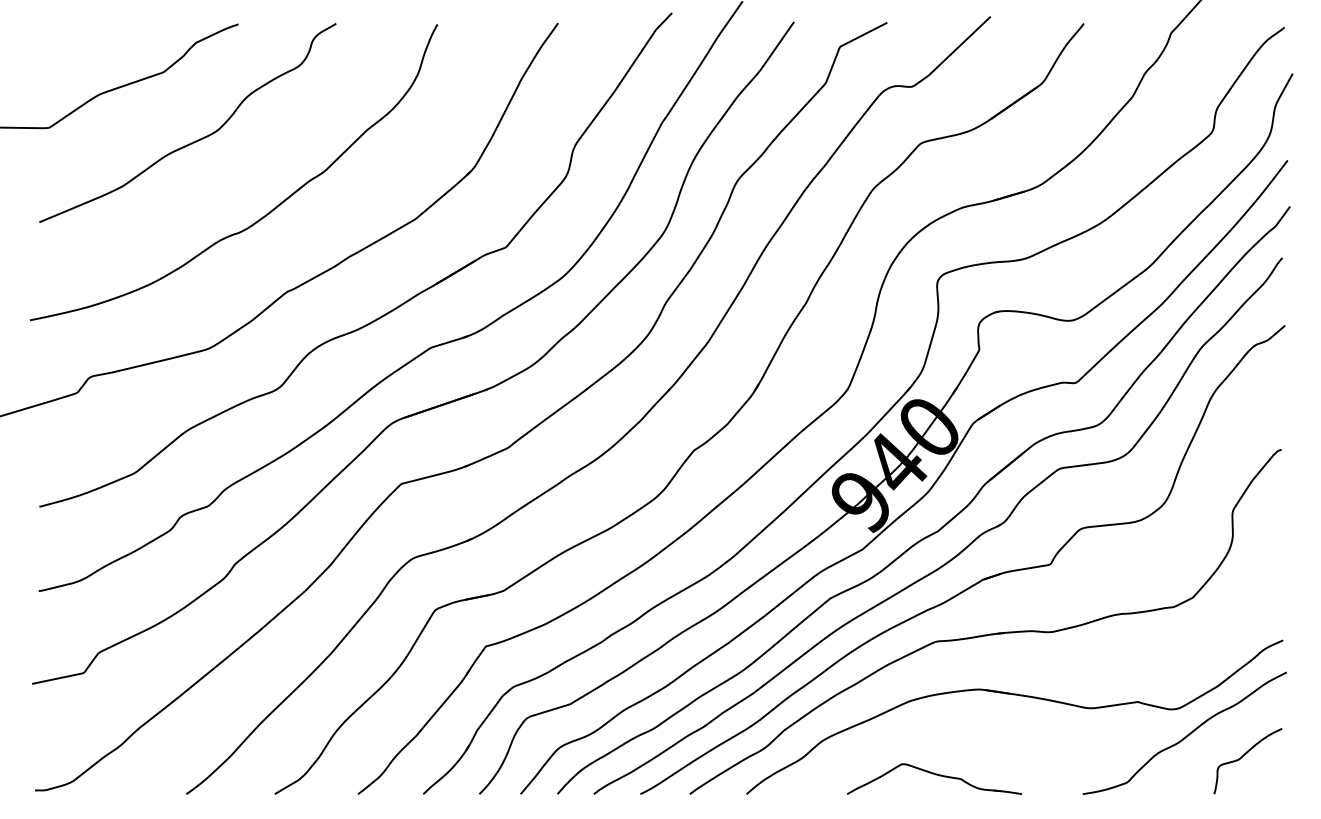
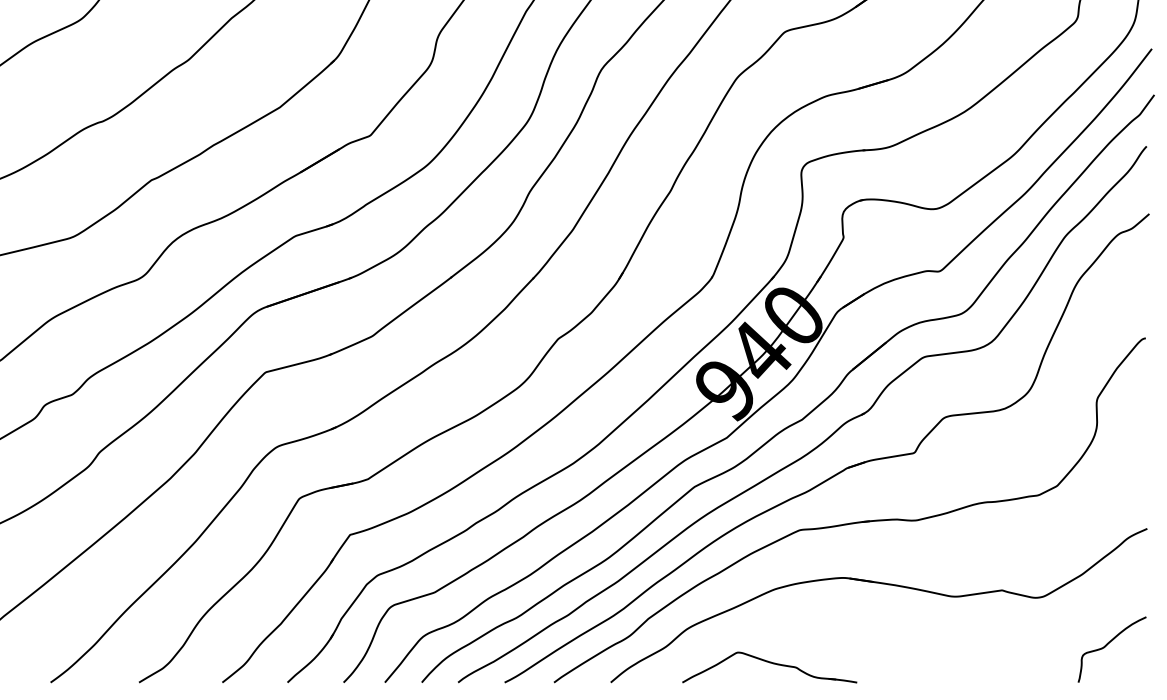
curve: (1187, 734) -> (1051, 622), removed
part: (934, 778) -> (769, 666), moved

